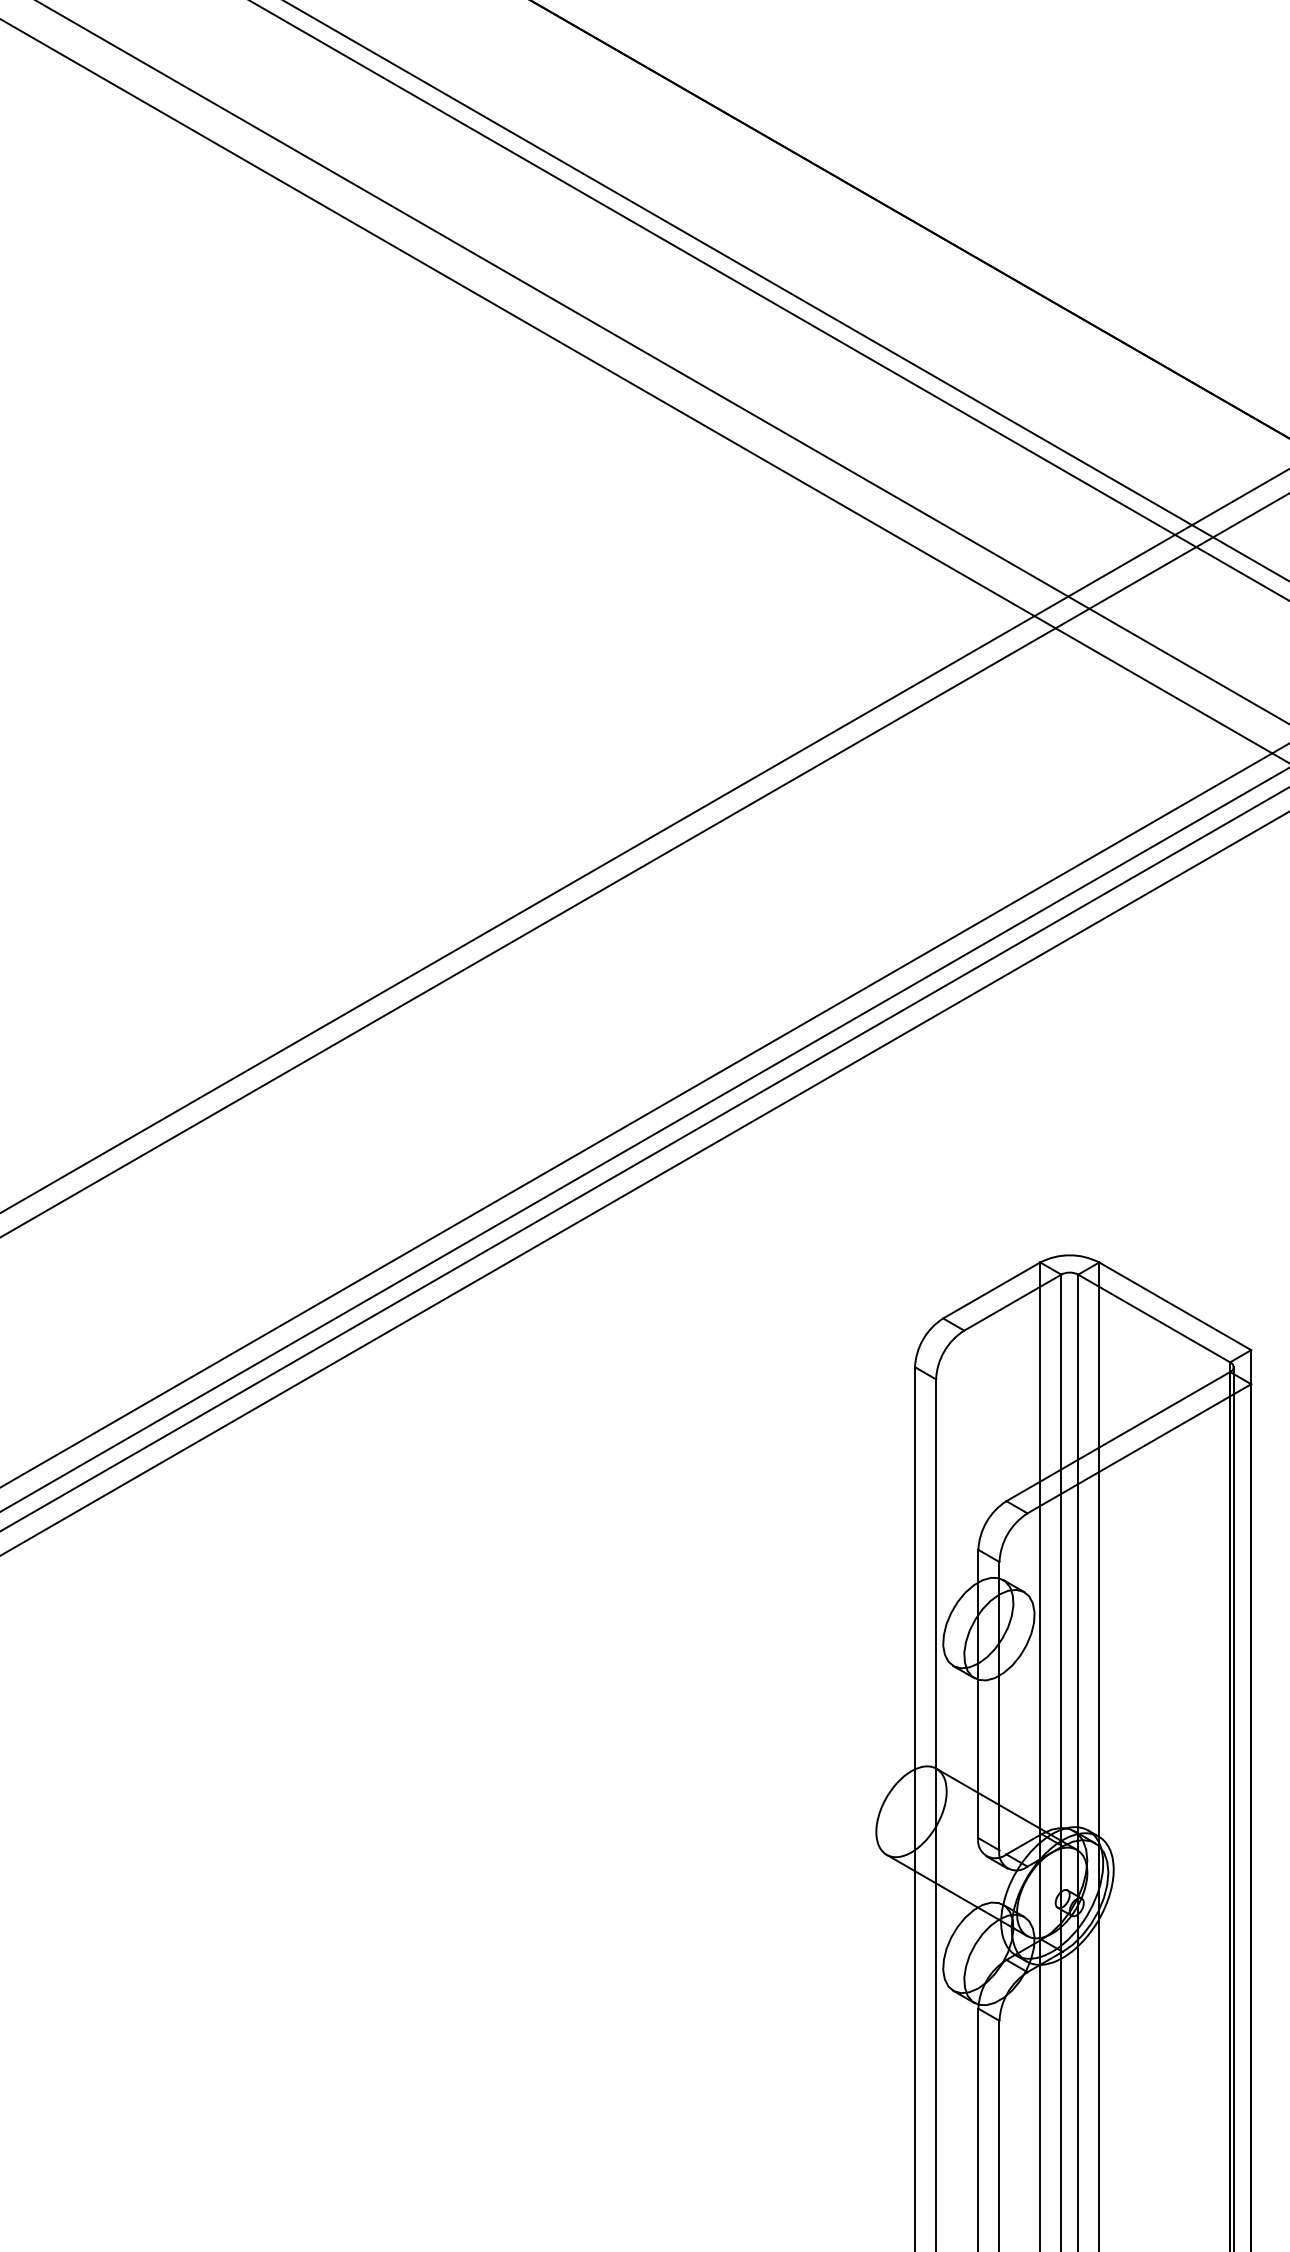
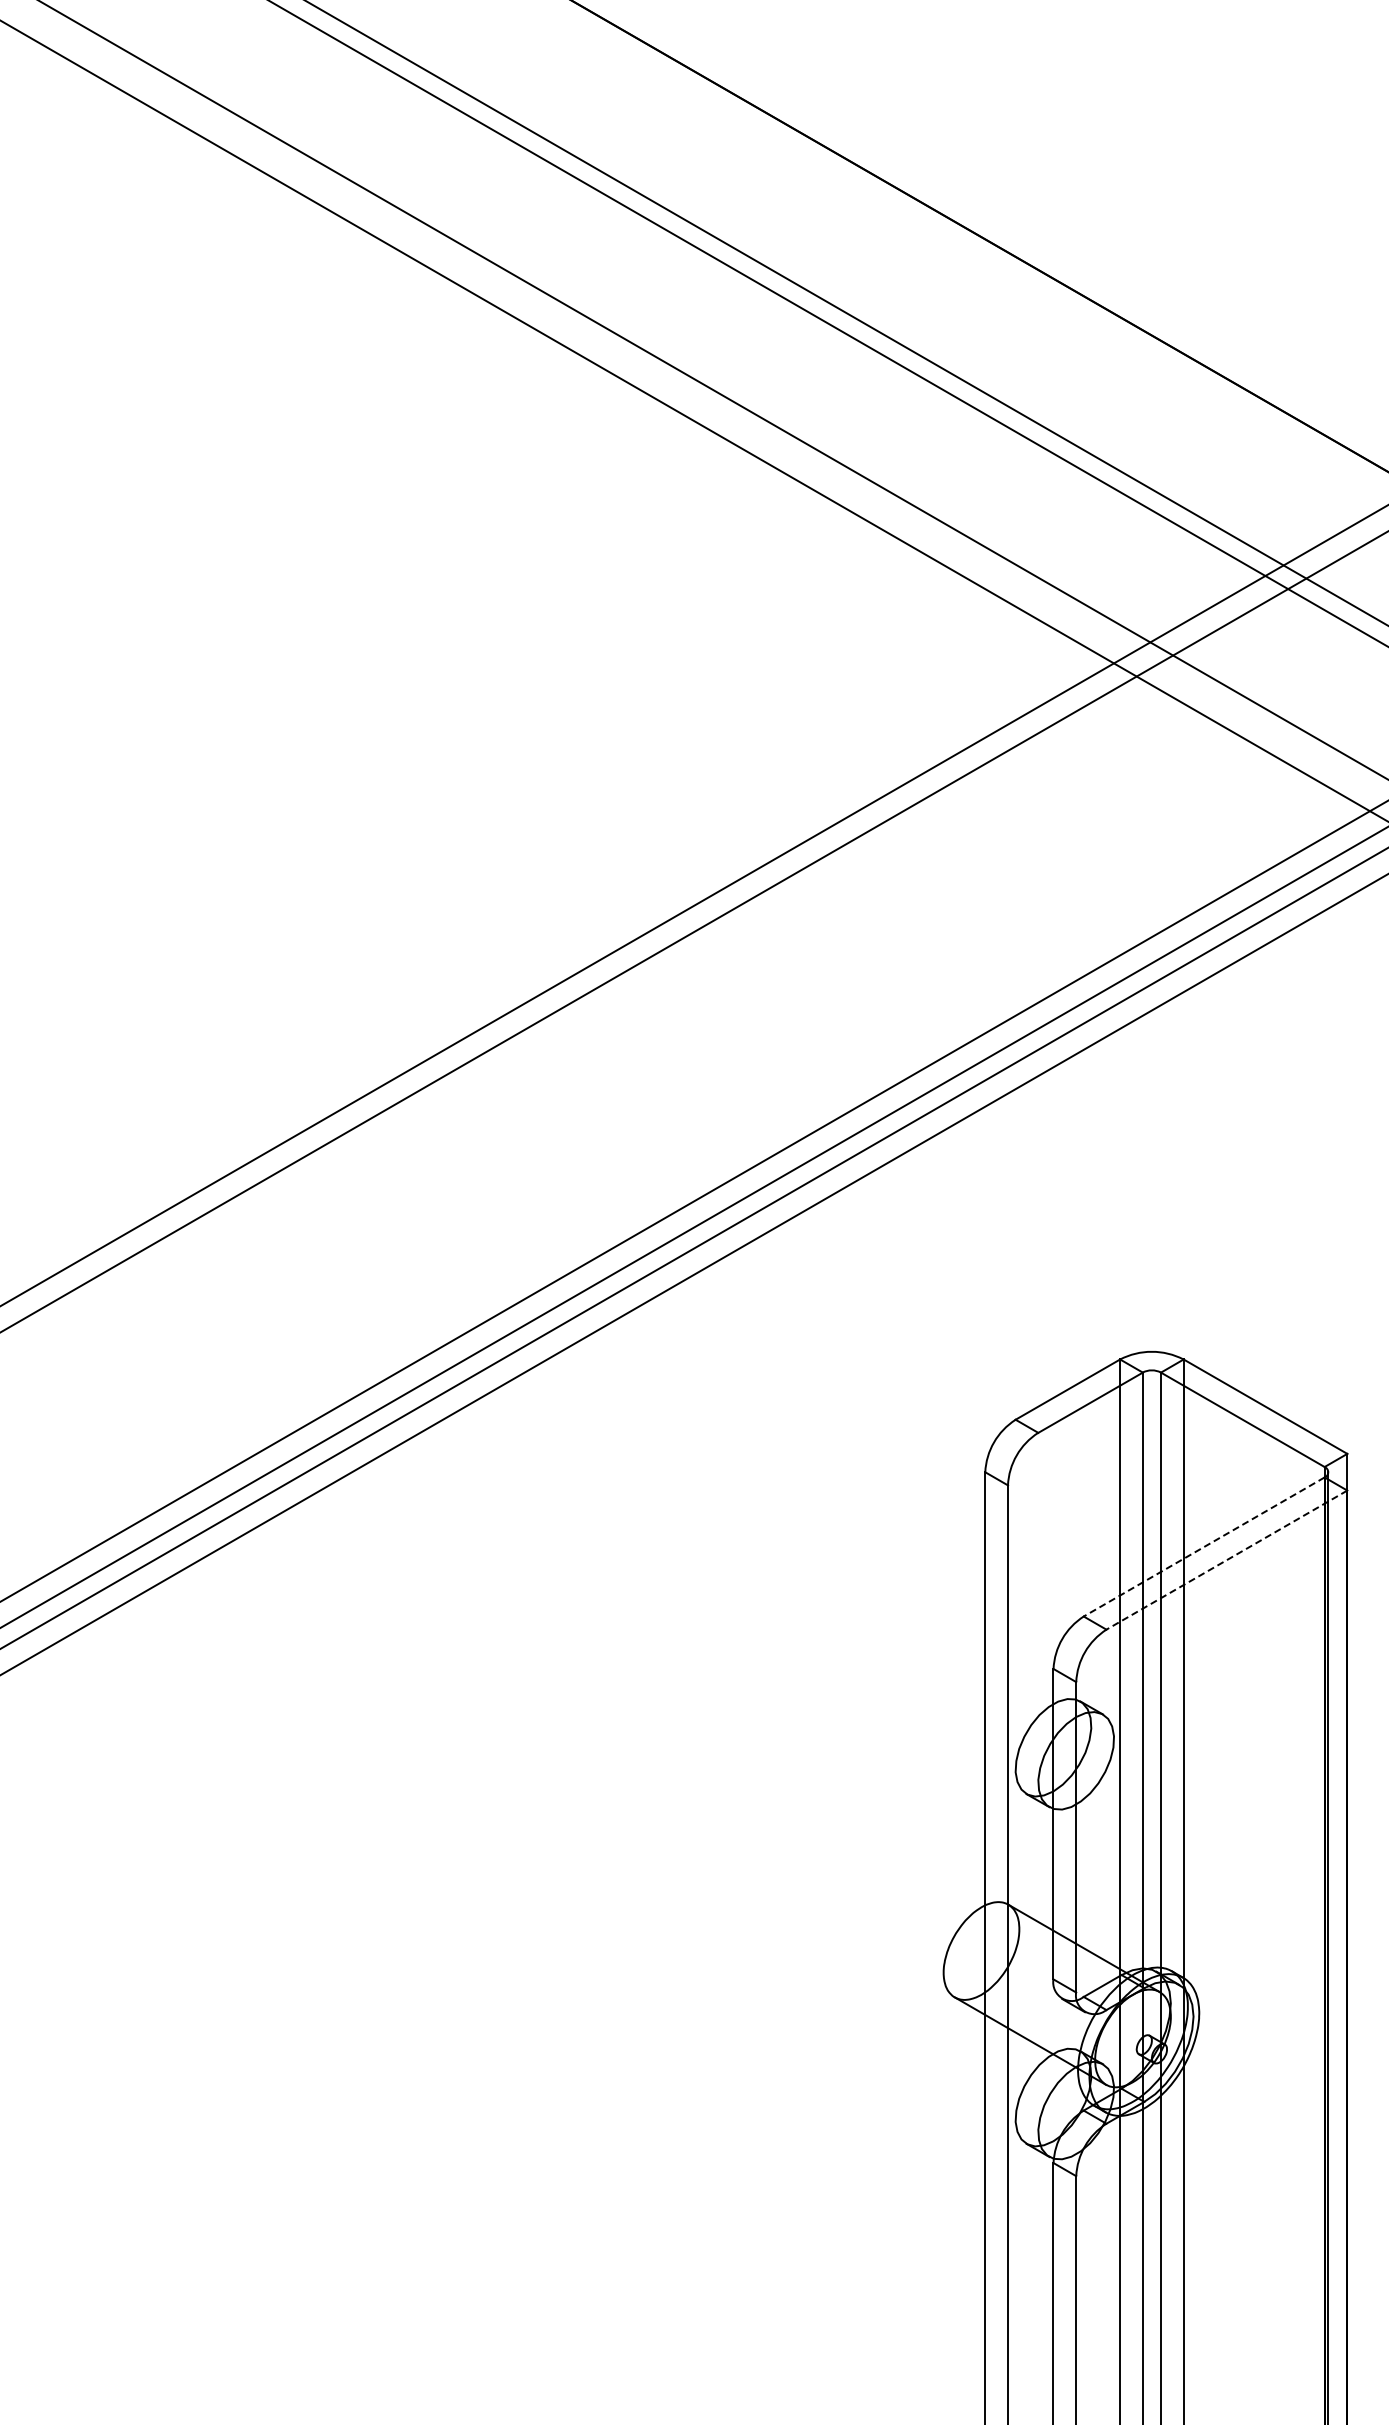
line: (1117, 1437) -> (1203, 1547), solid -> dashed
line: (1139, 1449) -> (1226, 1560), solid -> dashed

